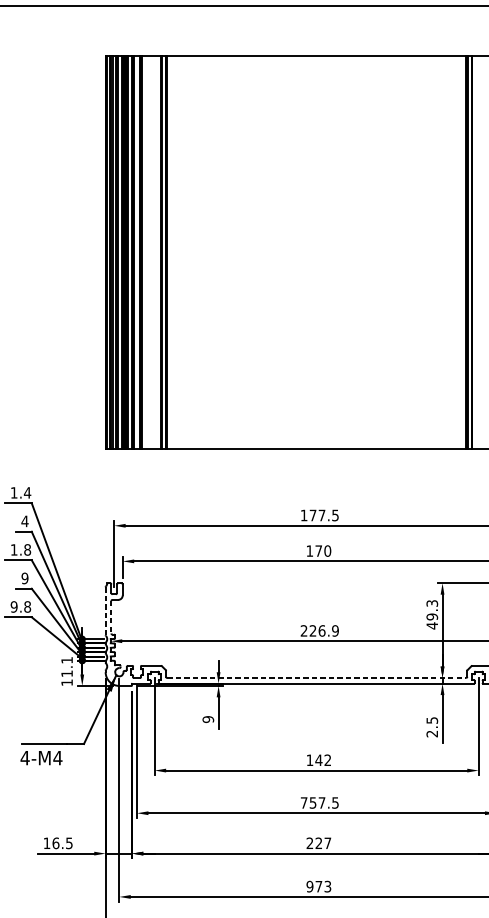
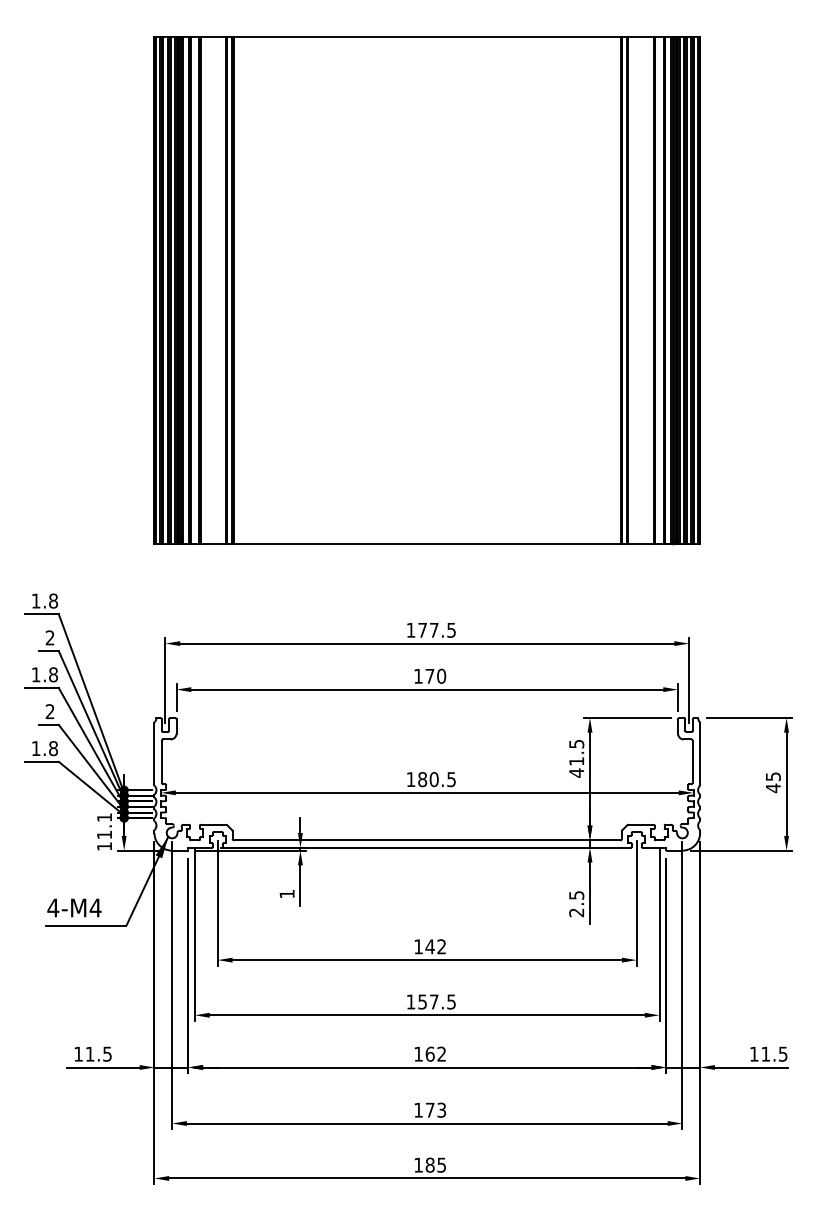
text: (27, 492) -> (53, 600), 1.4 -> 1.8
text: (24, 521) -> (49, 637), 4 -> 2
text: (24, 578) -> (49, 711), 9 -> 2
text: (13, 606) -> (35, 748), 9.8 -> 1.8
line: (105, 610) -> (154, 753), dashed -> solid
text: (432, 610) -> (576, 752), 49.3 -> 41.5
line: (111, 616) -> (161, 761), dashed -> solid
text: (319, 630) -> (431, 779), 226.9 -> 180.5
line: (316, 678) -> (427, 840), dashed -> solid
text: (207, 719) -> (286, 893), 9 -> 1
text: (41, 757) -> (74, 907), moved
text: (303, 802) -> (410, 1001), 757.5 -> 157.5
text: (55, 842) -> (89, 1053), 16.5 -> 11.5
text: (318, 842) -> (429, 1053), 227 -> 162
text: (309, 886) -> (418, 1109), 973 -> 173

